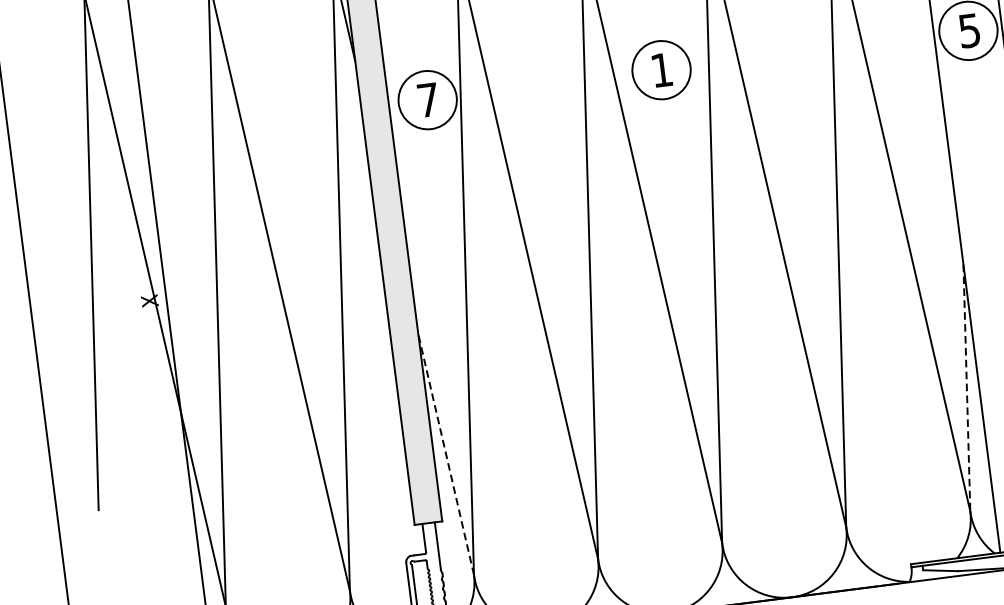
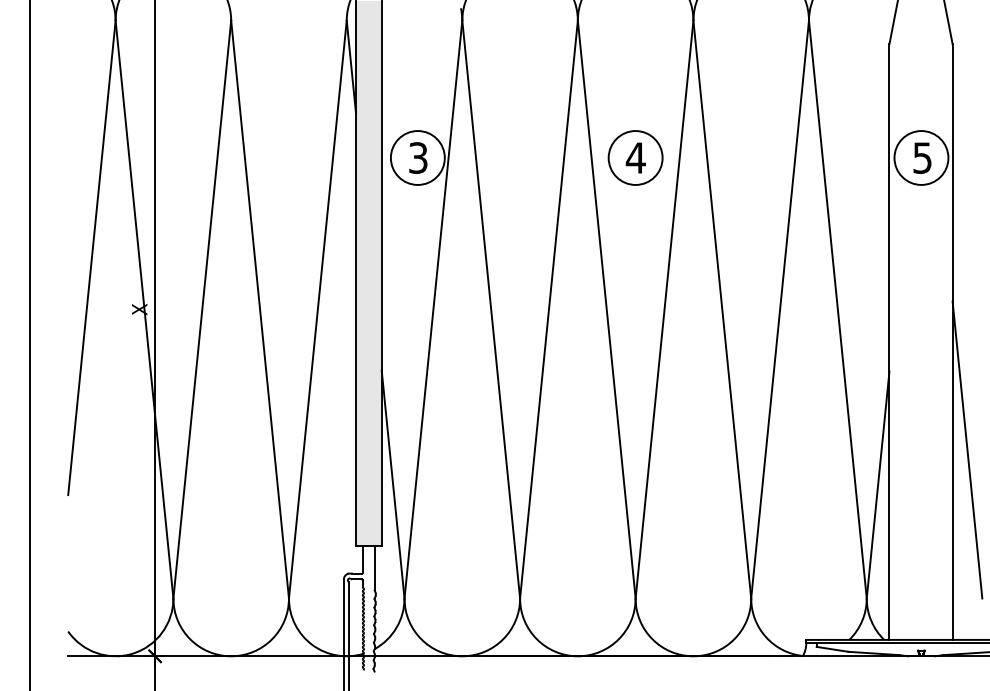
text: (661, 69) -> (635, 157), 1 -> 4
text: (428, 99) -> (418, 157), 7 -> 3
line: (967, 388) -> (878, 485), dashed -> solid
line: (446, 454) -> (393, 484), dashed -> solid

